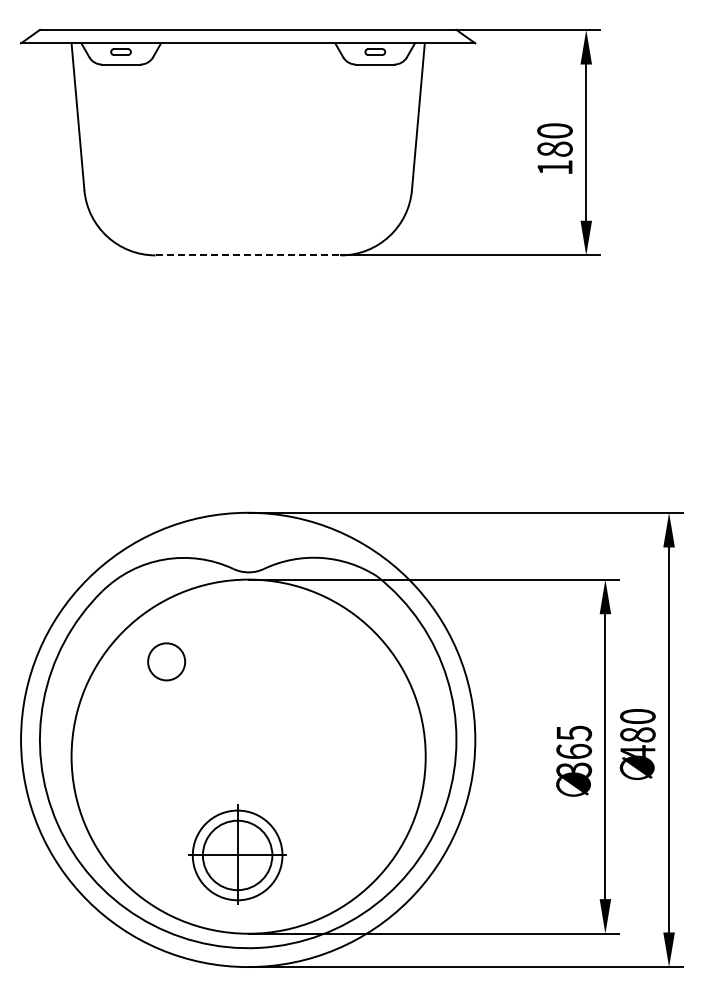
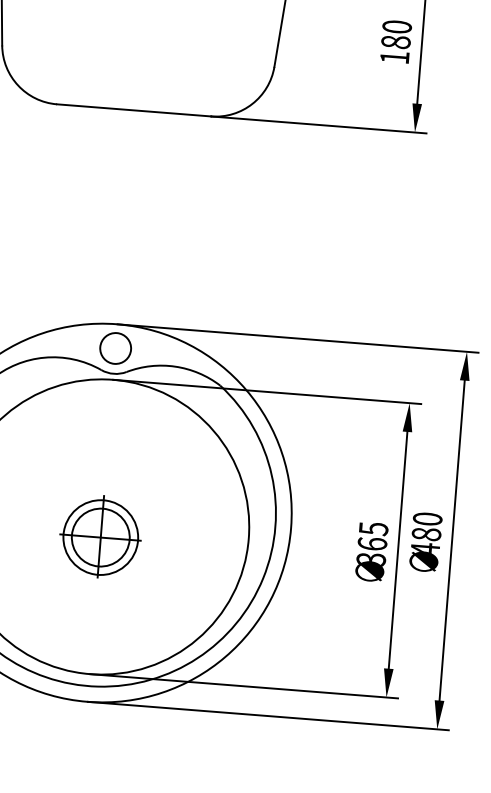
line: (248, 255) -> (134, 110), dashed -> solid
circle: (166, 661) -> (115, 348), moved
part: (237, 854) -> (100, 536), moved

